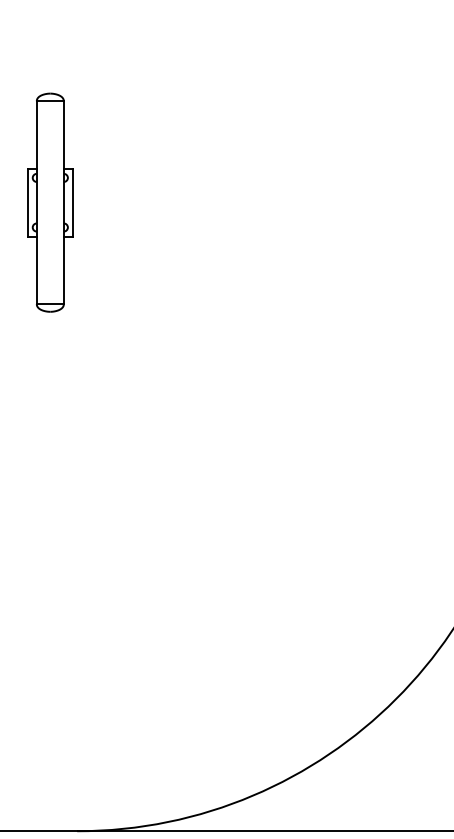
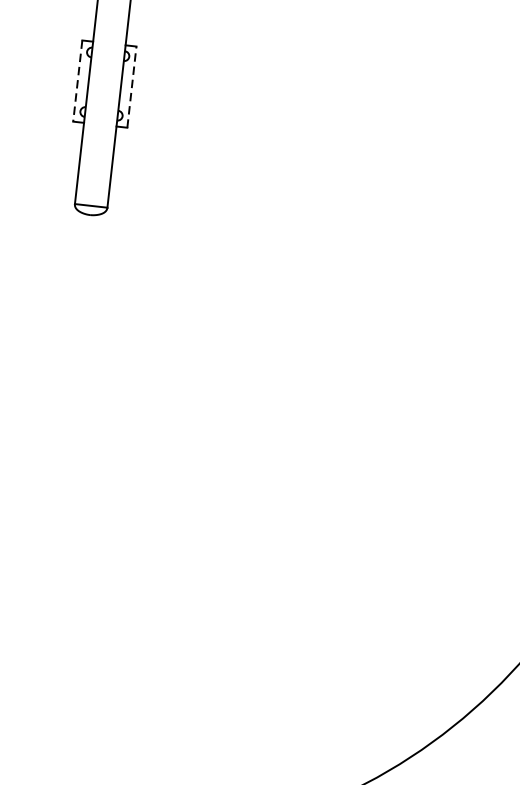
line: (27, 202) -> (77, 80), solid -> dashed
line: (72, 202) -> (131, 86), solid -> dashed

